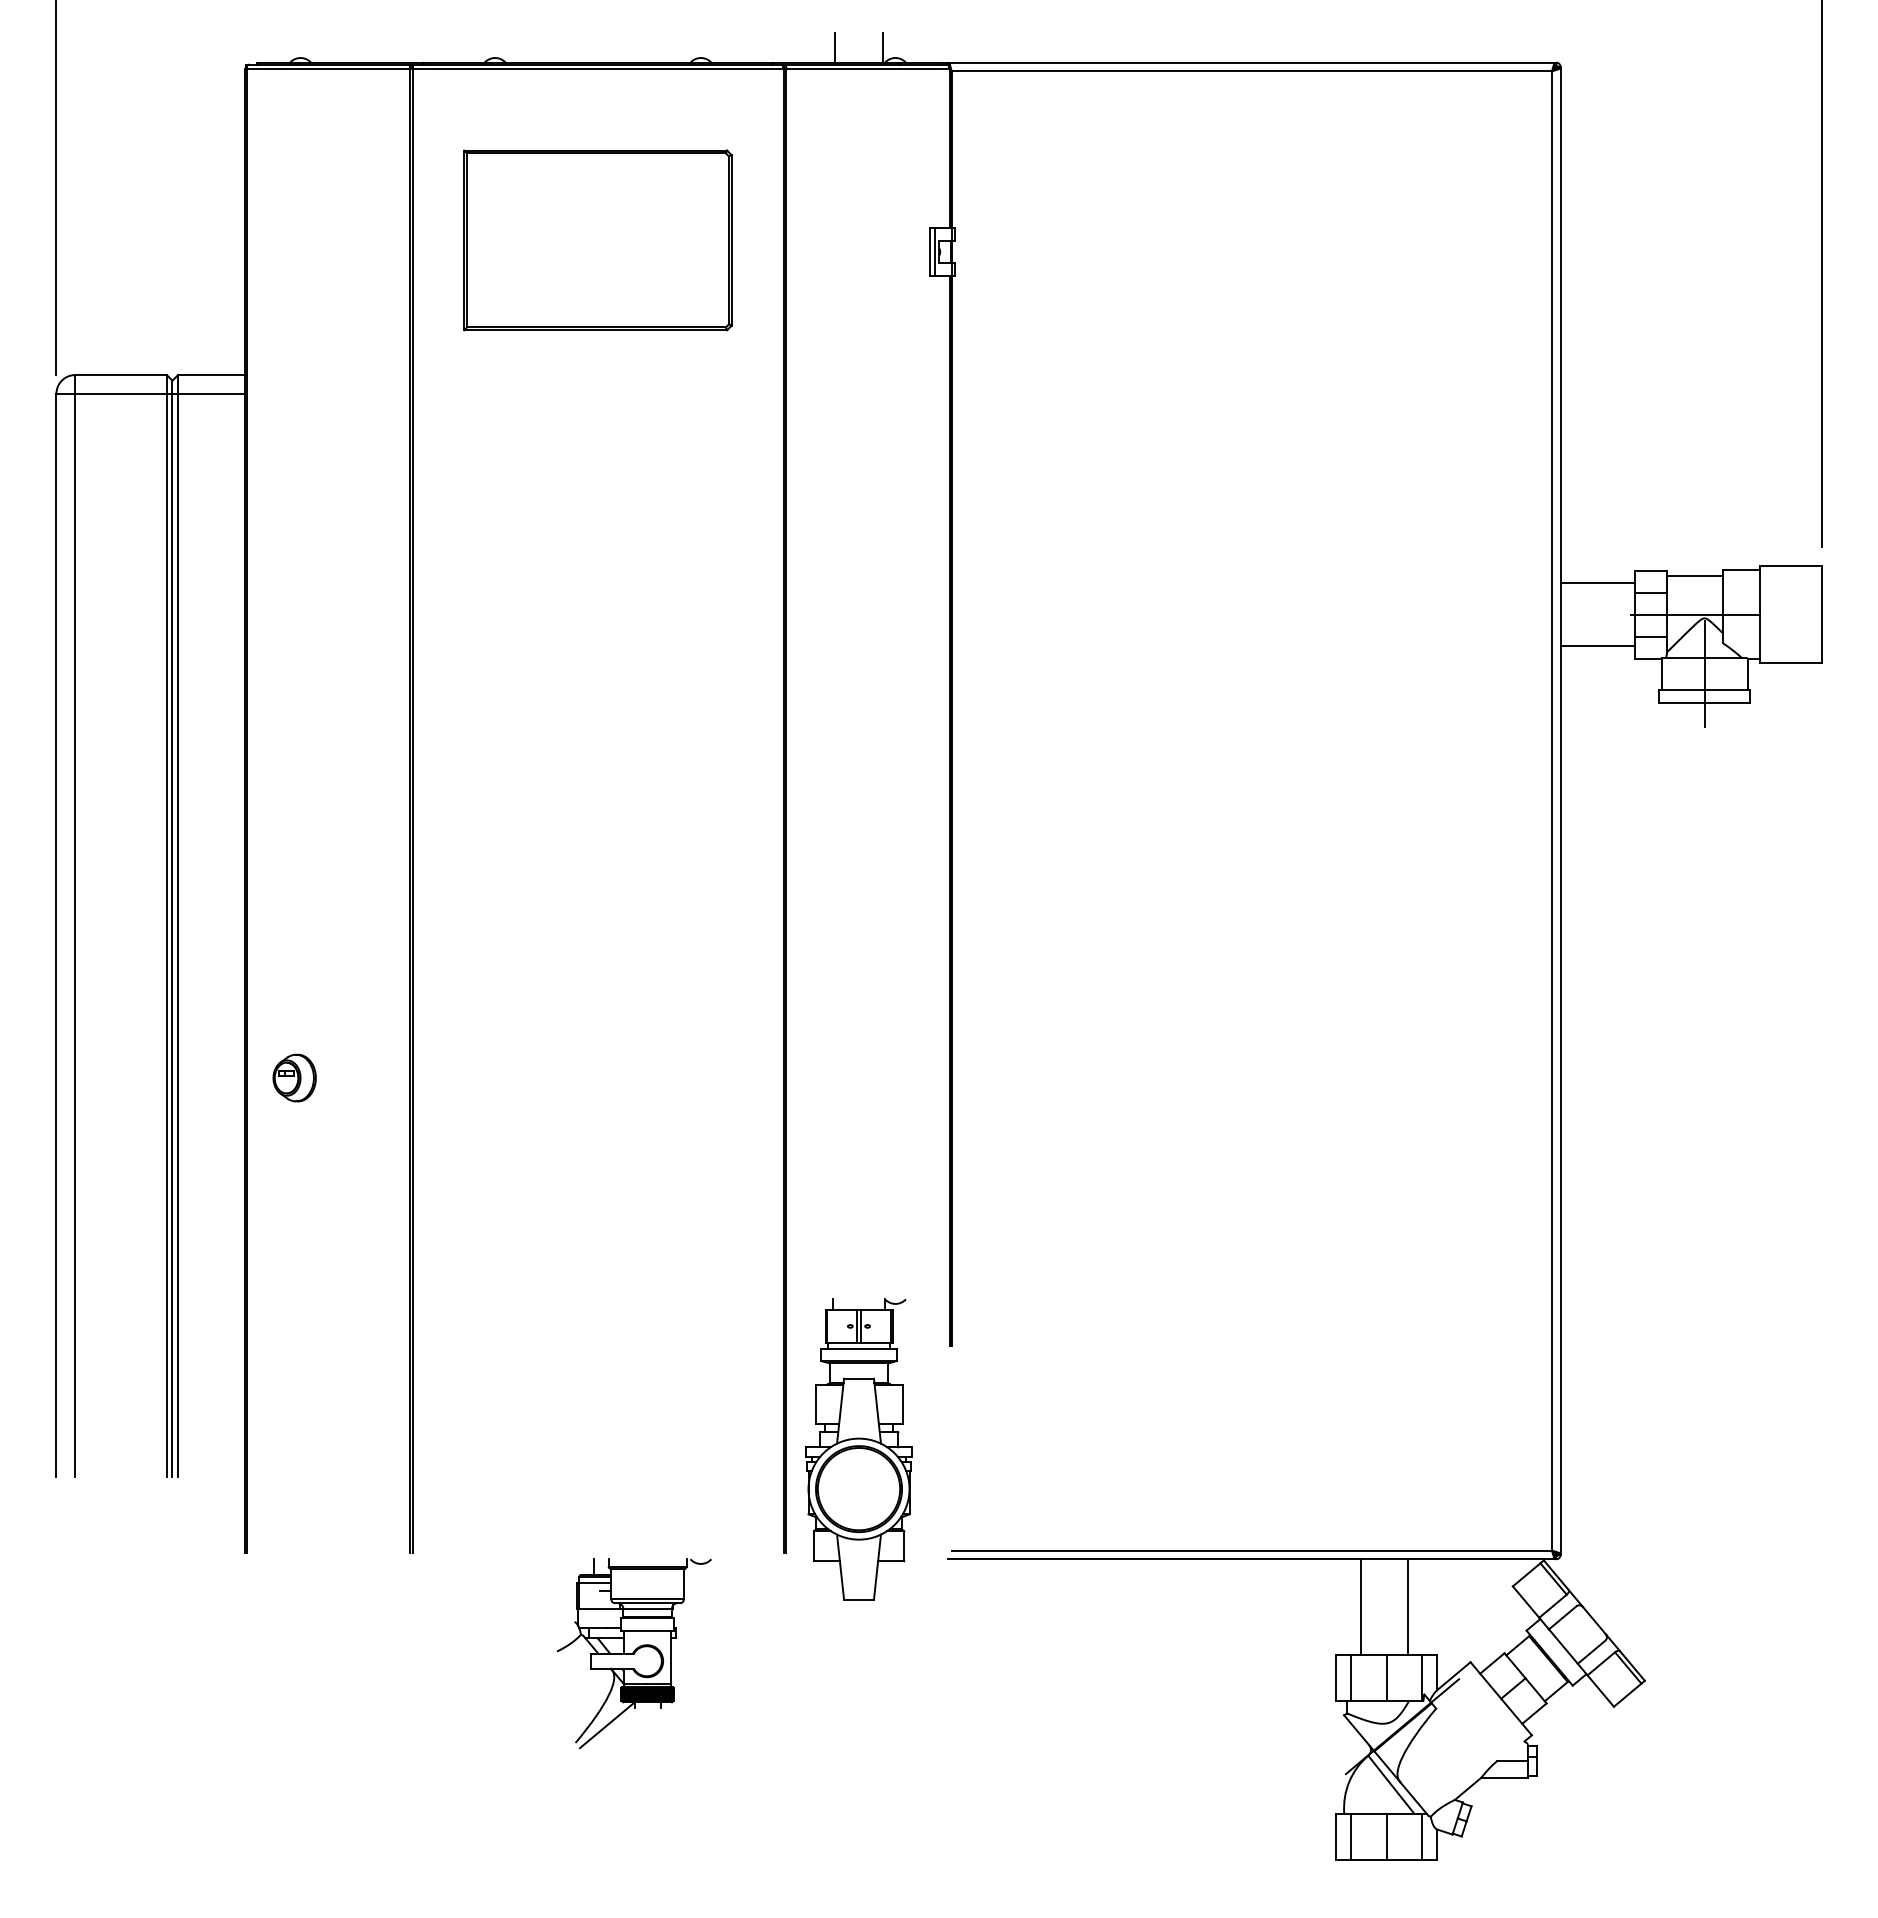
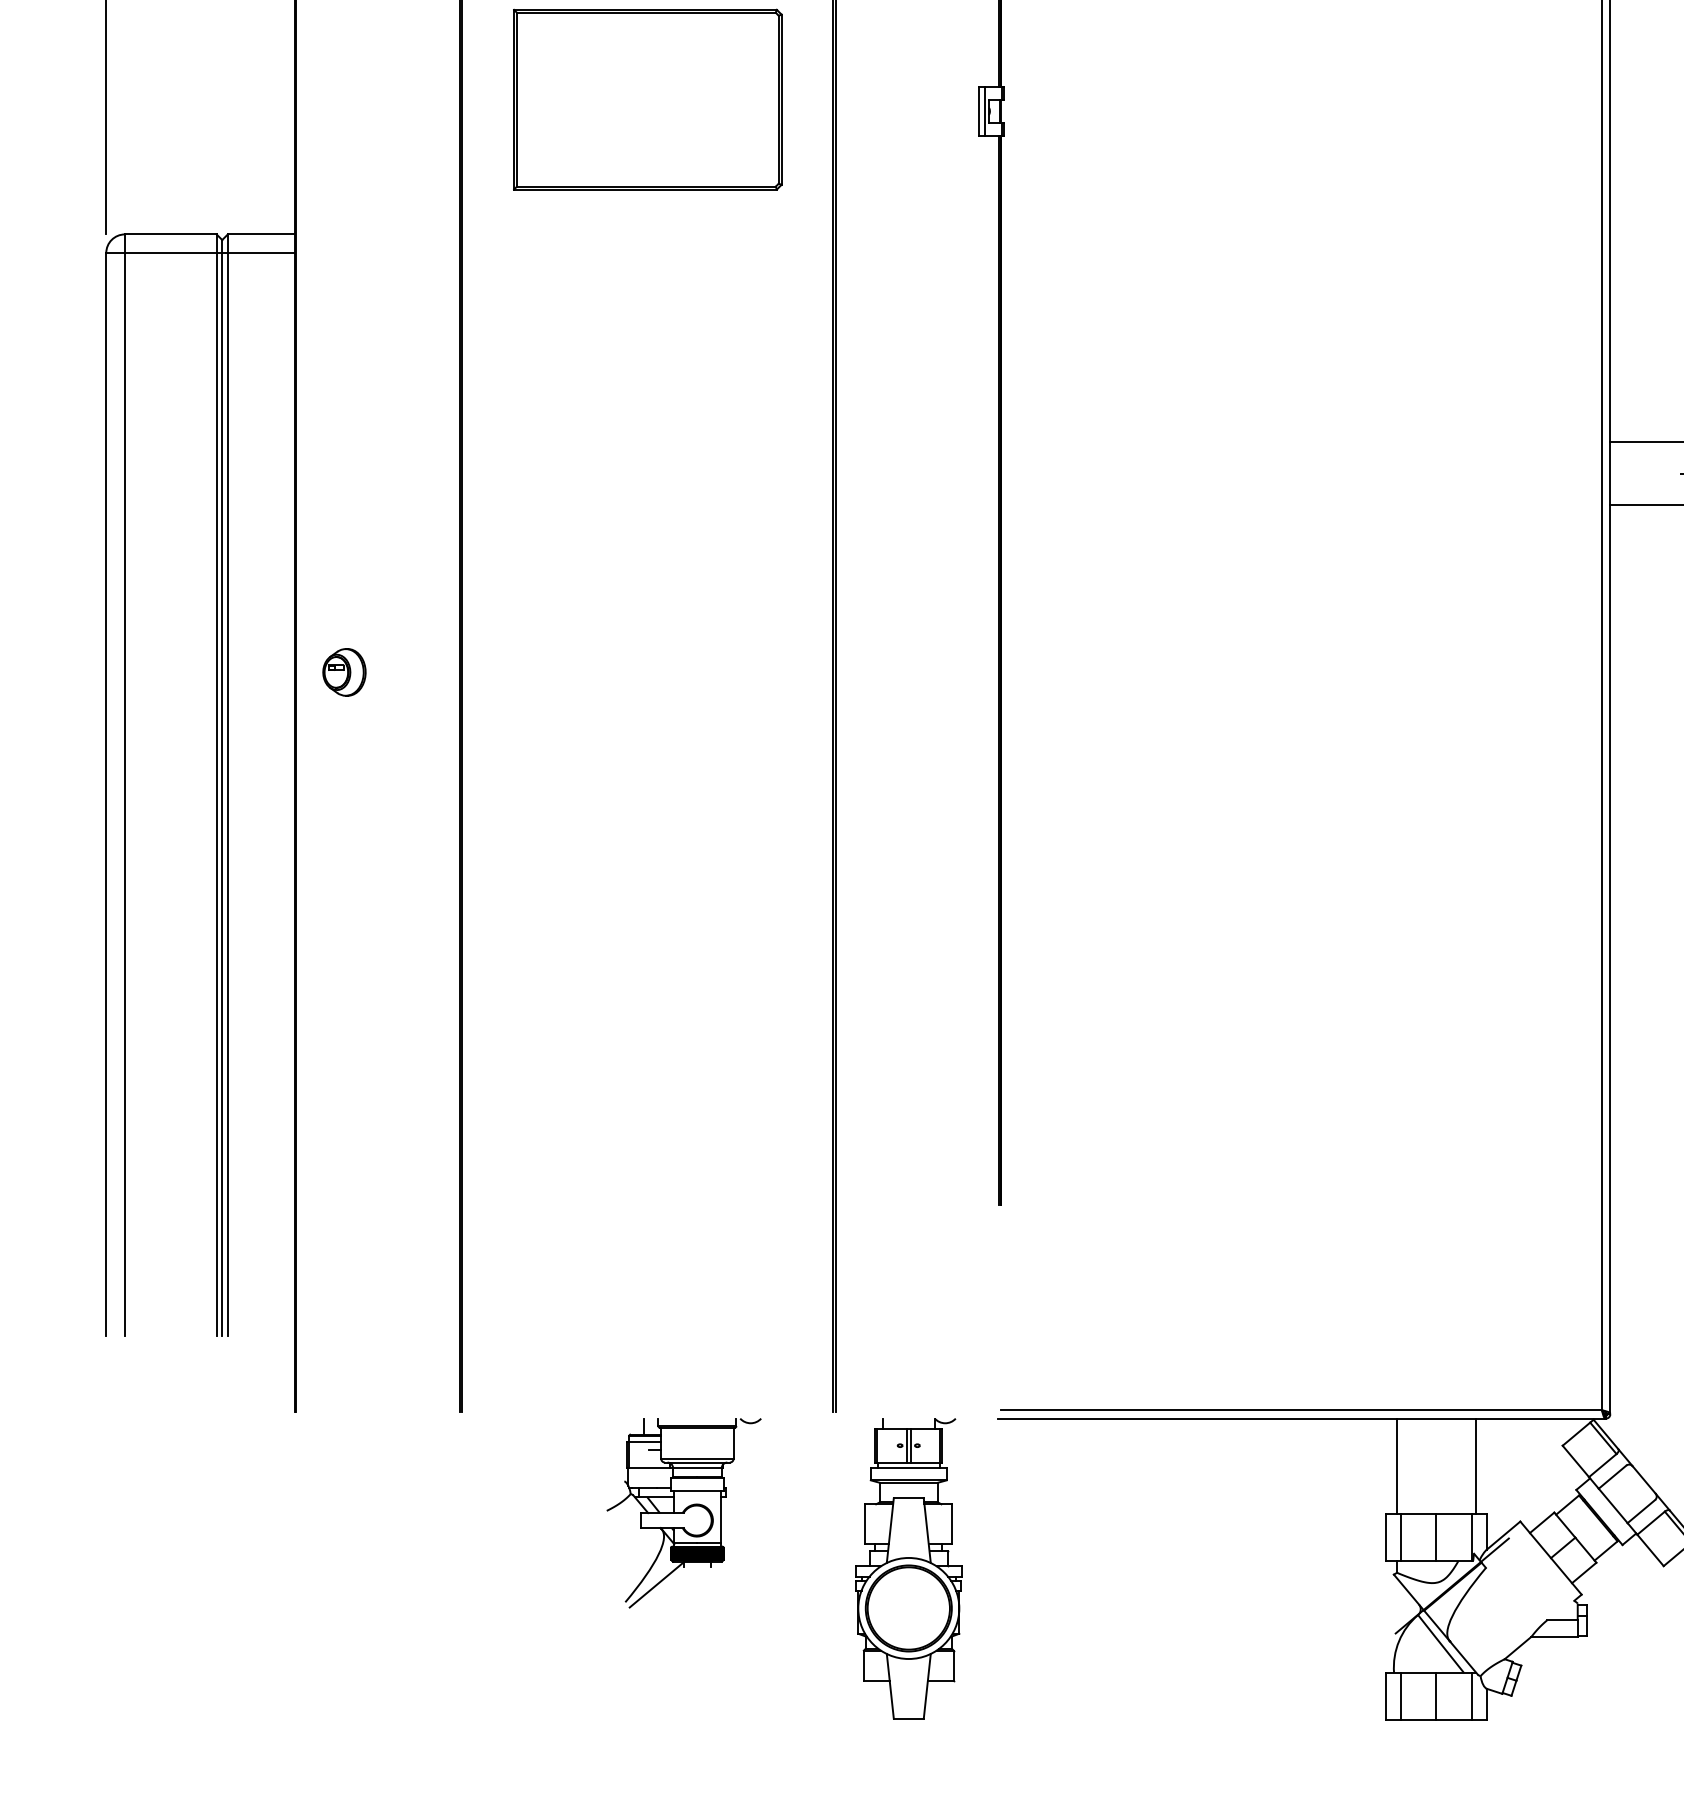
part: (294, 1077) -> (344, 671), moved
part: (858, 1449) -> (908, 1568), moved
line: (1360, 1606) -> (1475, 1465), moved
line: (1408, 1606) -> (1397, 1465), moved

